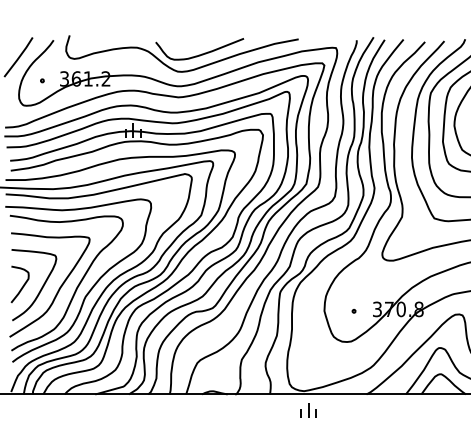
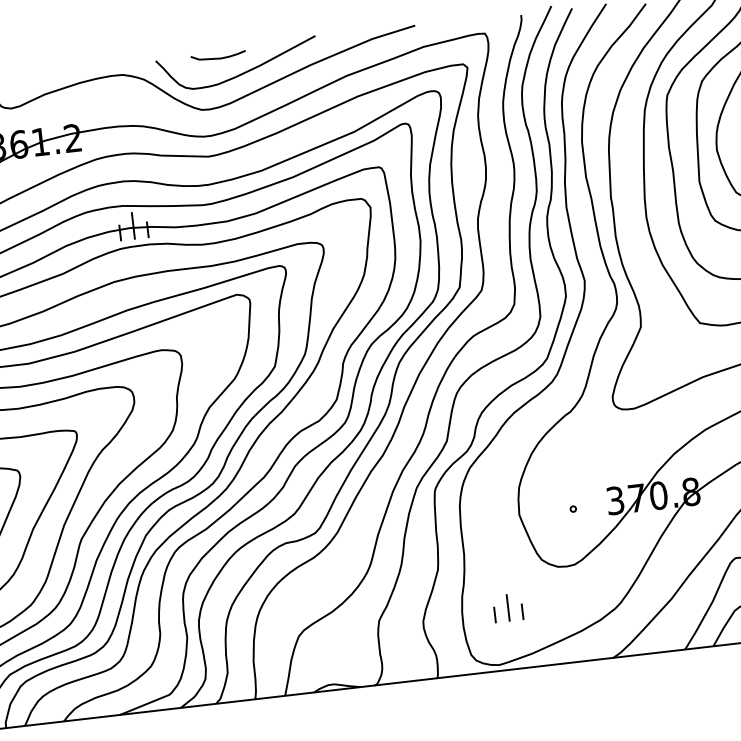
curve: (190, 44) -> (219, 57), added
part: (308, 410) -> (507, 607), moved

